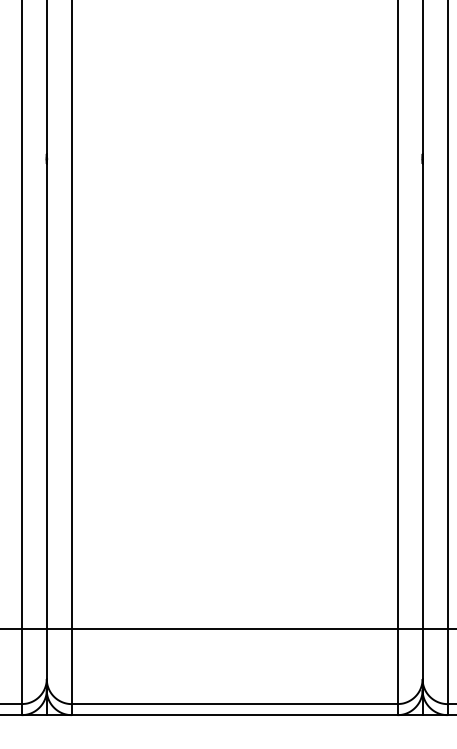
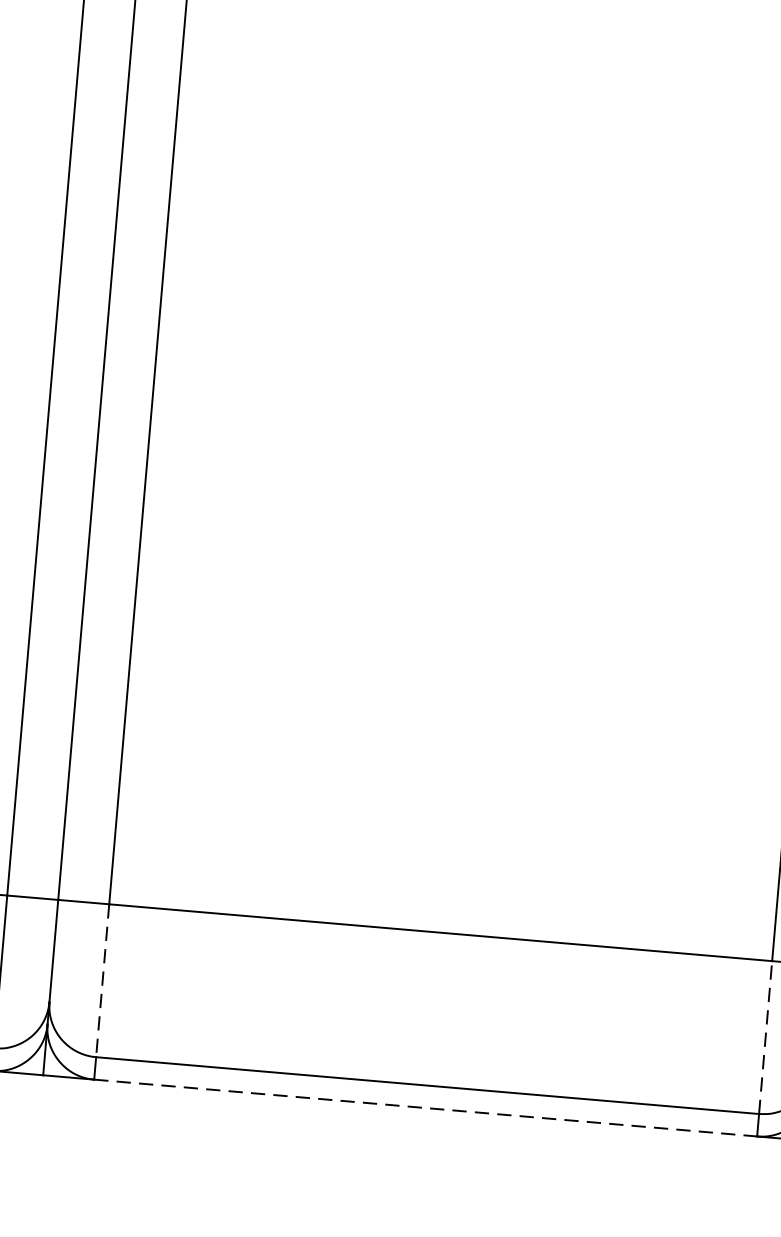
line: (71, 666) -> (102, 980), solid -> dashed
line: (397, 666) -> (765, 1037), solid -> dashed
line: (234, 715) -> (425, 1108), solid -> dashed

